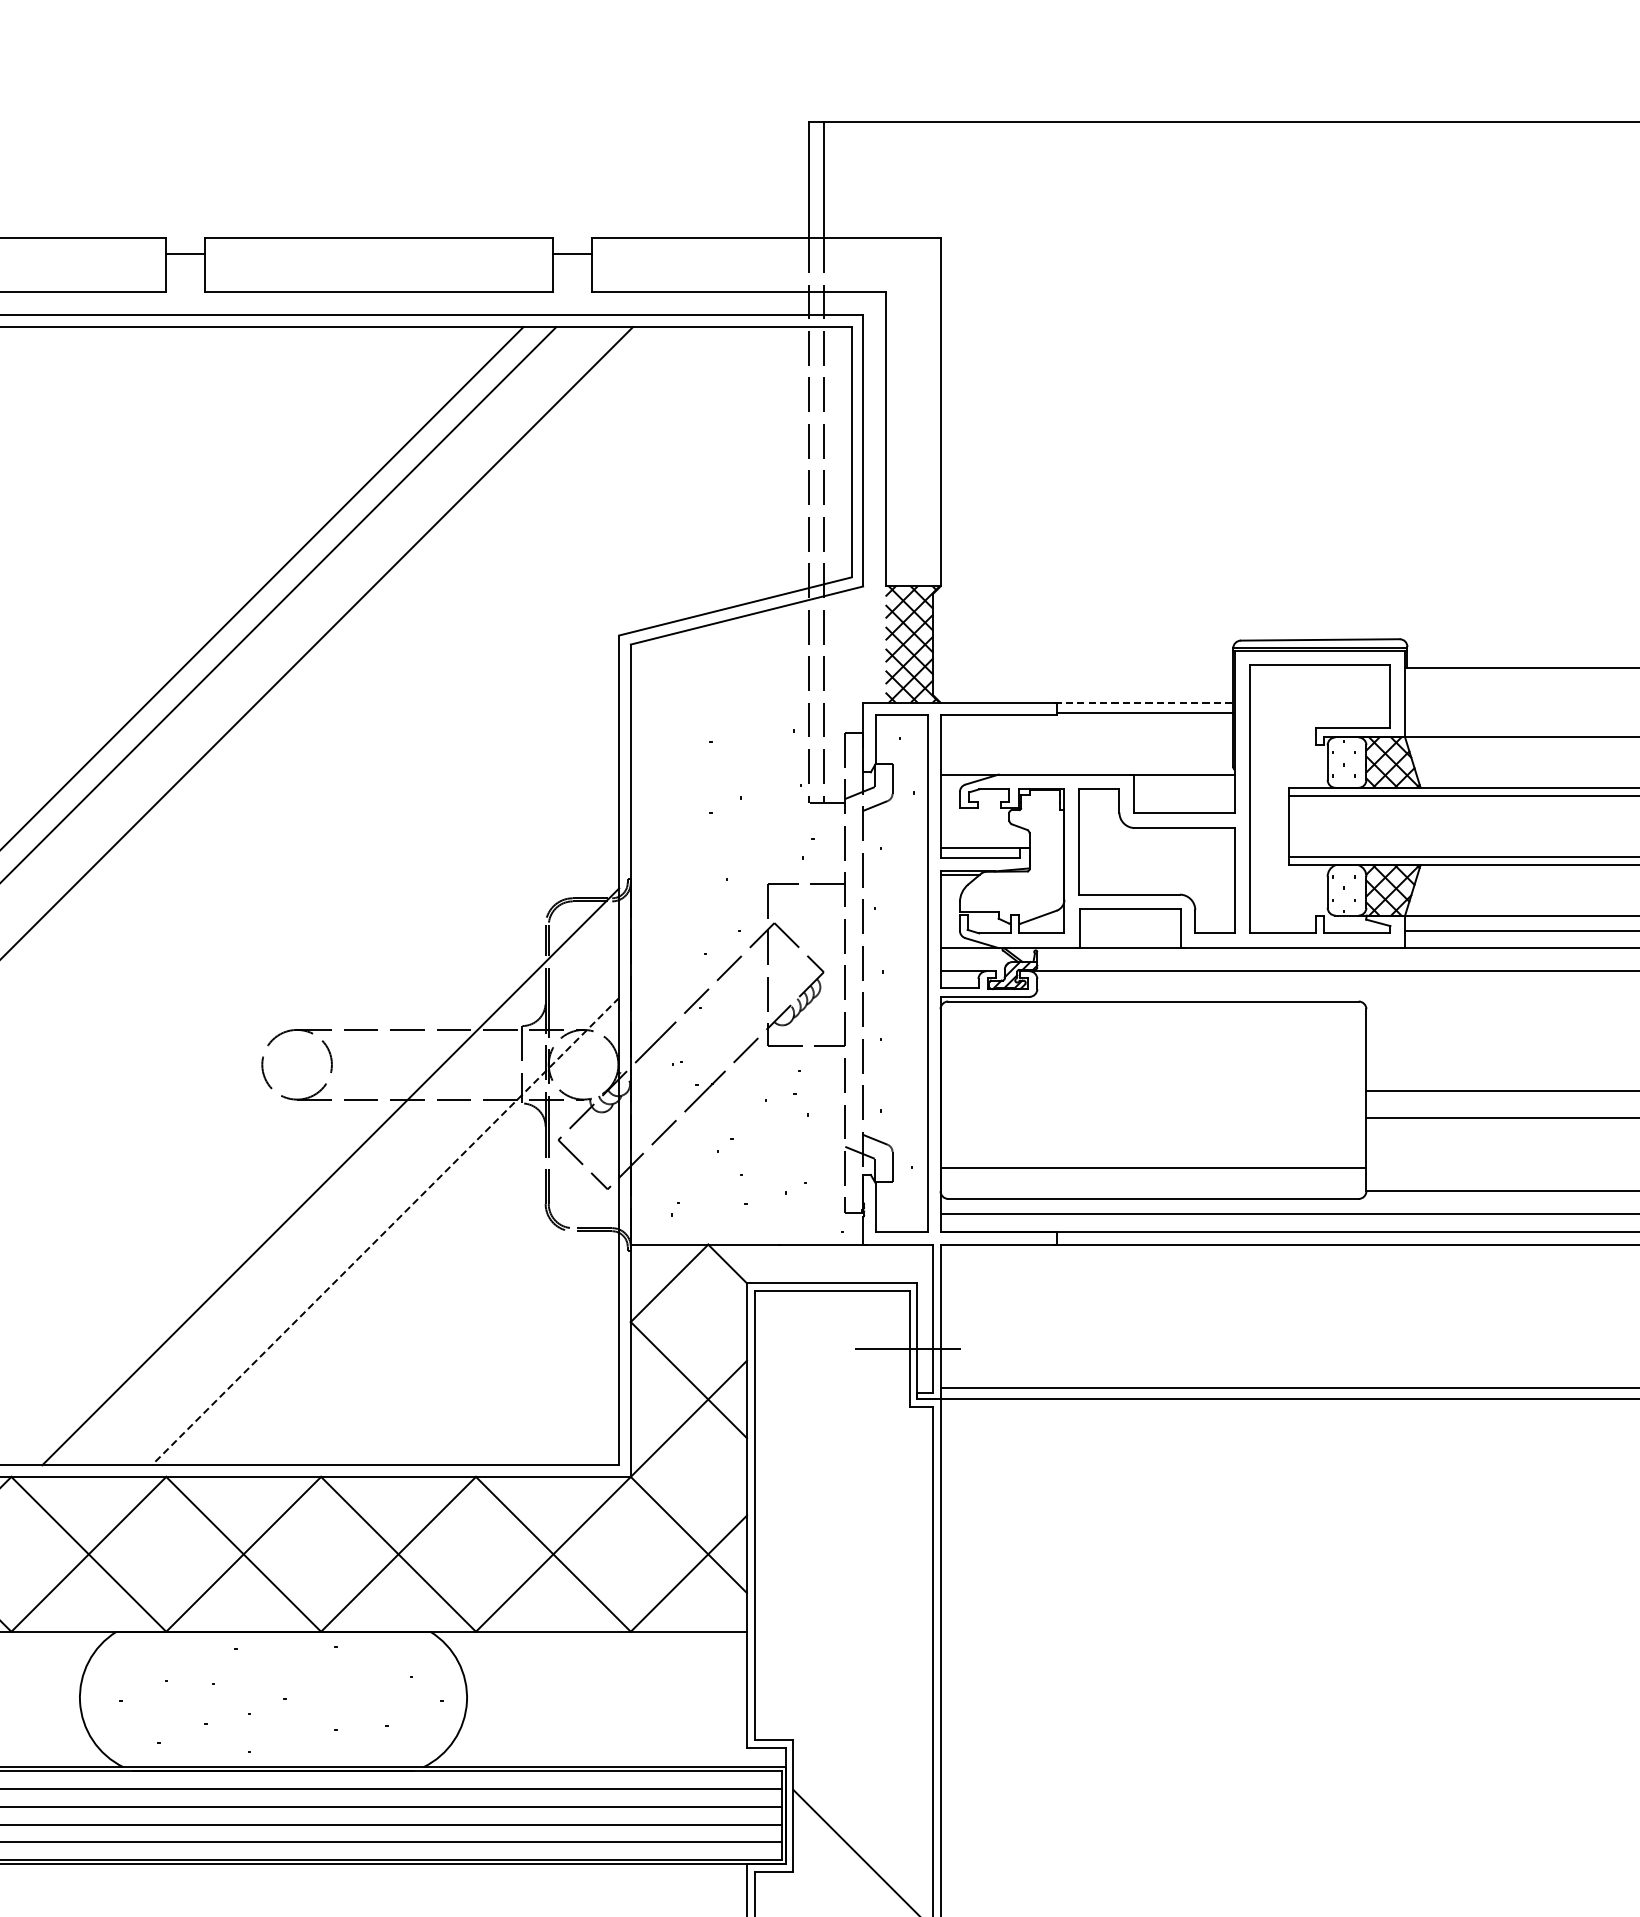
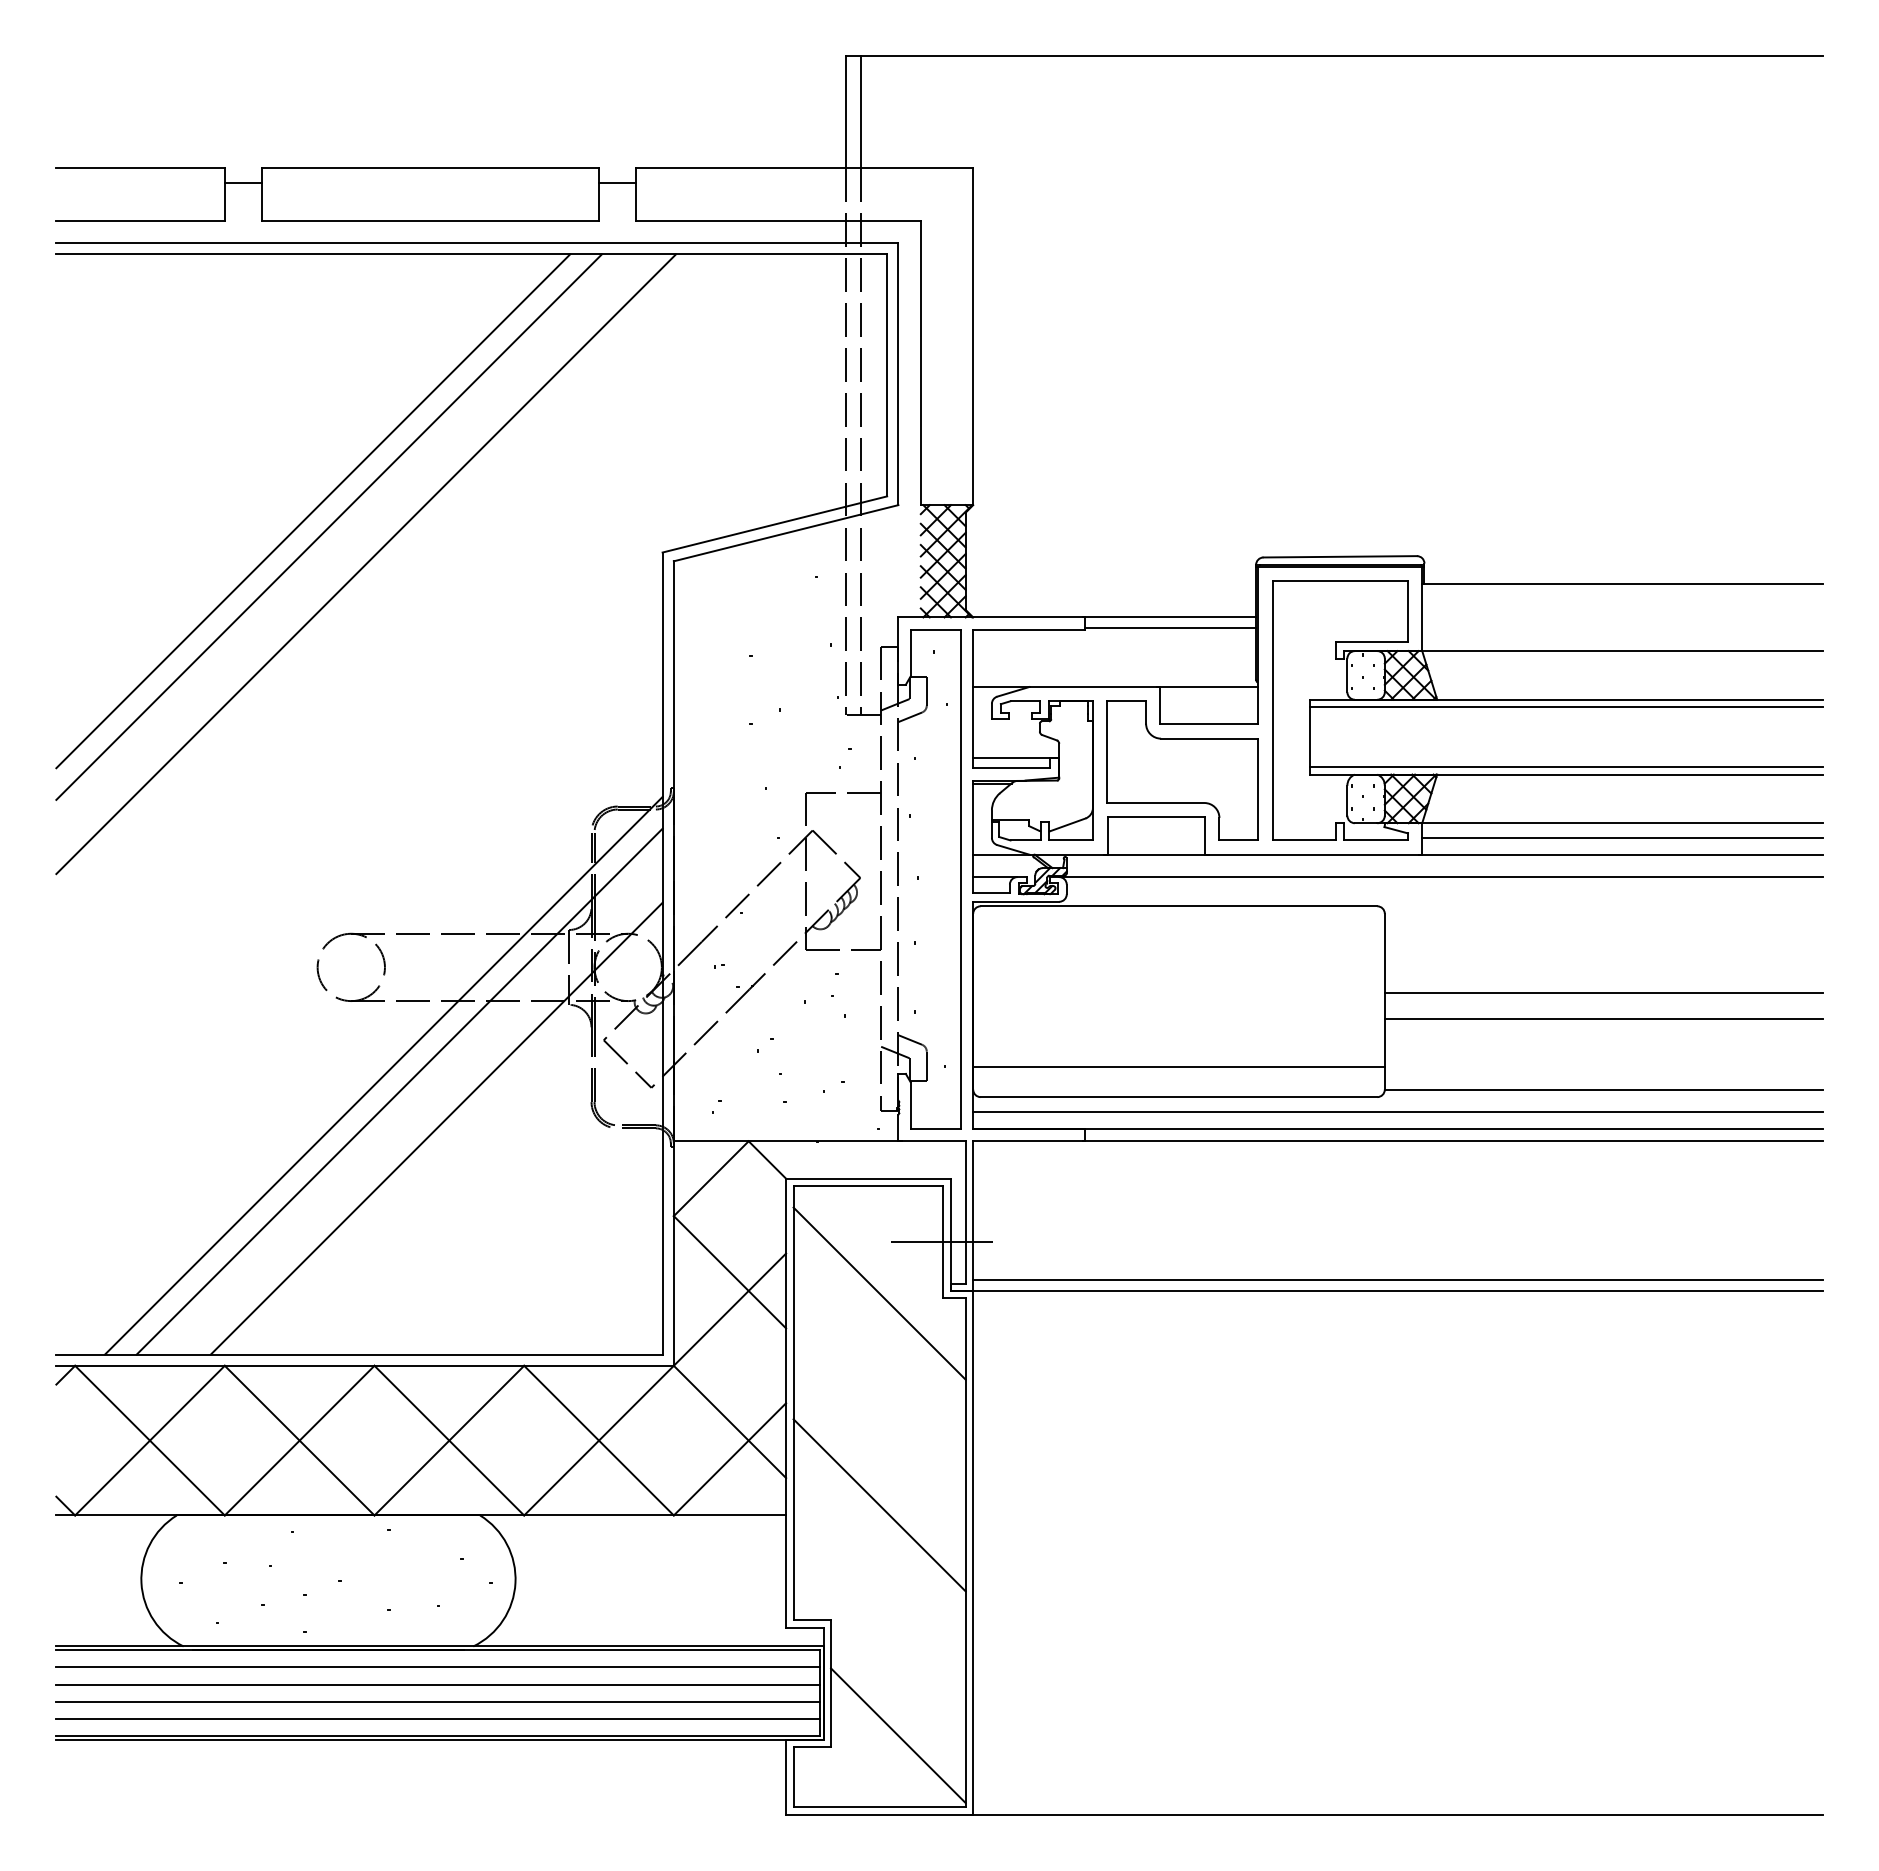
line: (1144, 702) -> (1170, 617), dashed -> solid
line: (346, 1193) -> (399, 1091), added
line: (385, 1232) -> (436, 1129), dashed -> solid
line: (843, 1402) -> (879, 1293), added
line: (843, 1621) -> (879, 1505), added

